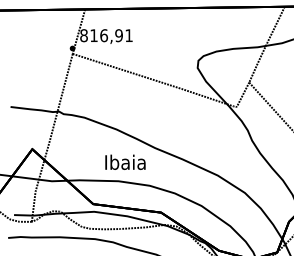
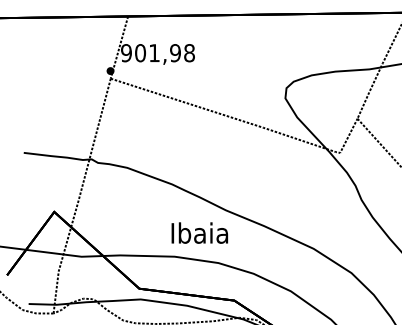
text: (106, 35) -> (157, 52), 816,91 -> 901,98
text: (125, 161) -> (199, 231), moved

